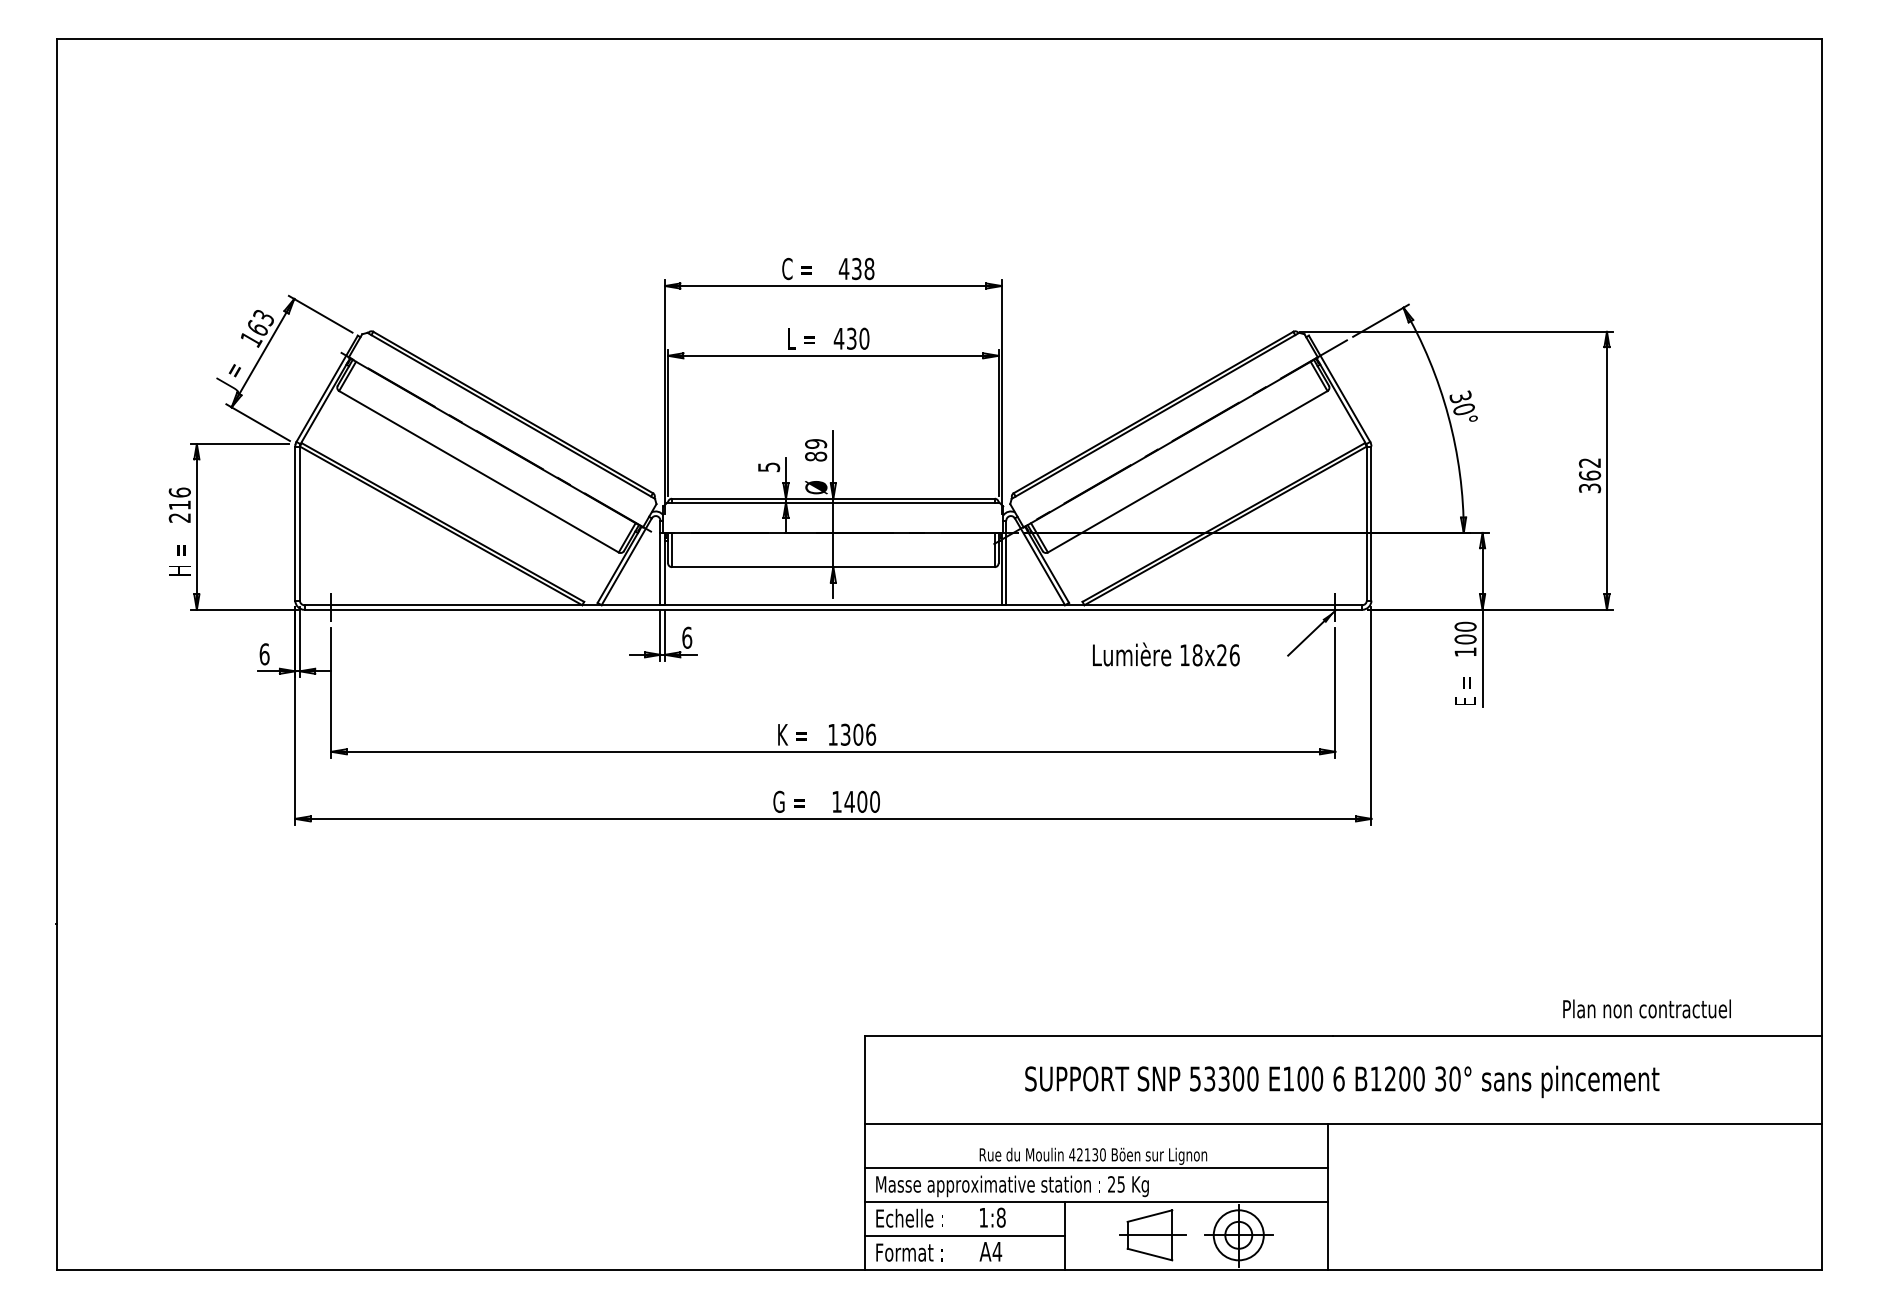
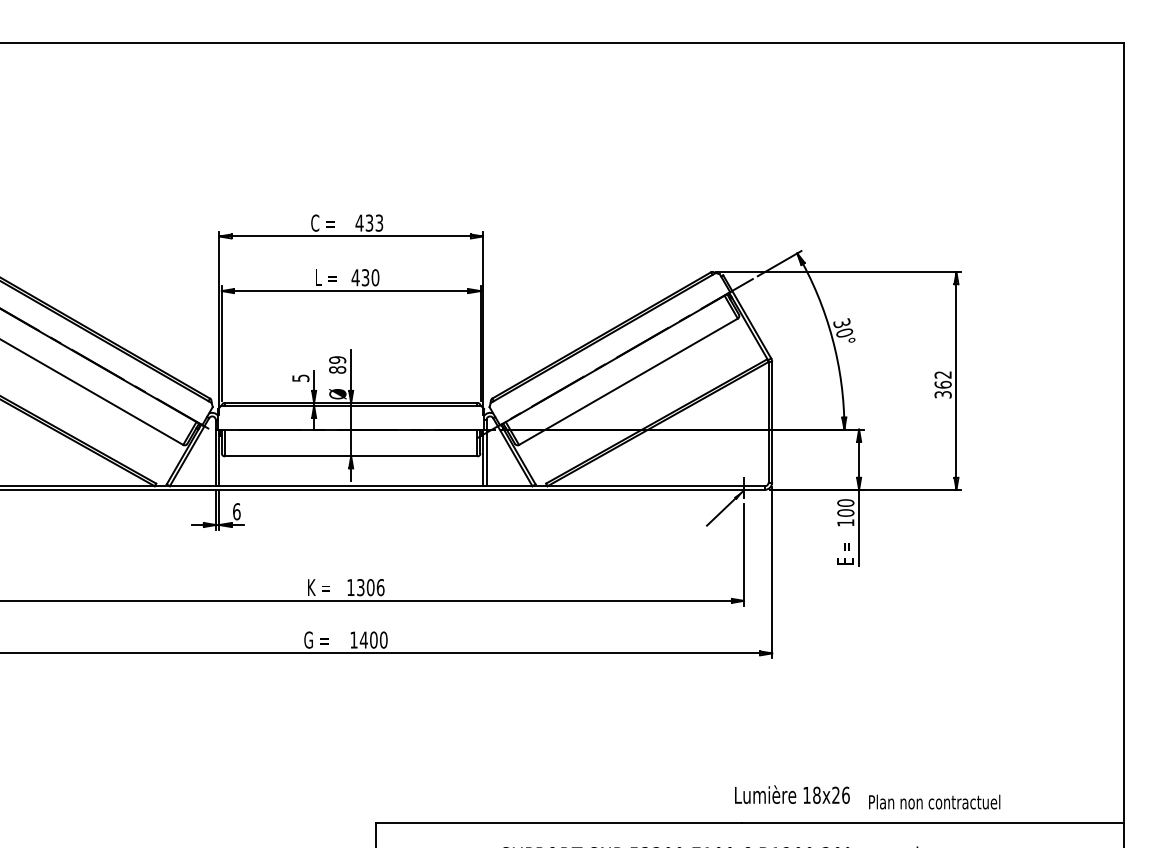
text: (869, 268) -> (379, 222), 438 -> 433
text: (1166, 654) -> (792, 794), moved
text: (1646, 1008) -> (934, 801), moved

